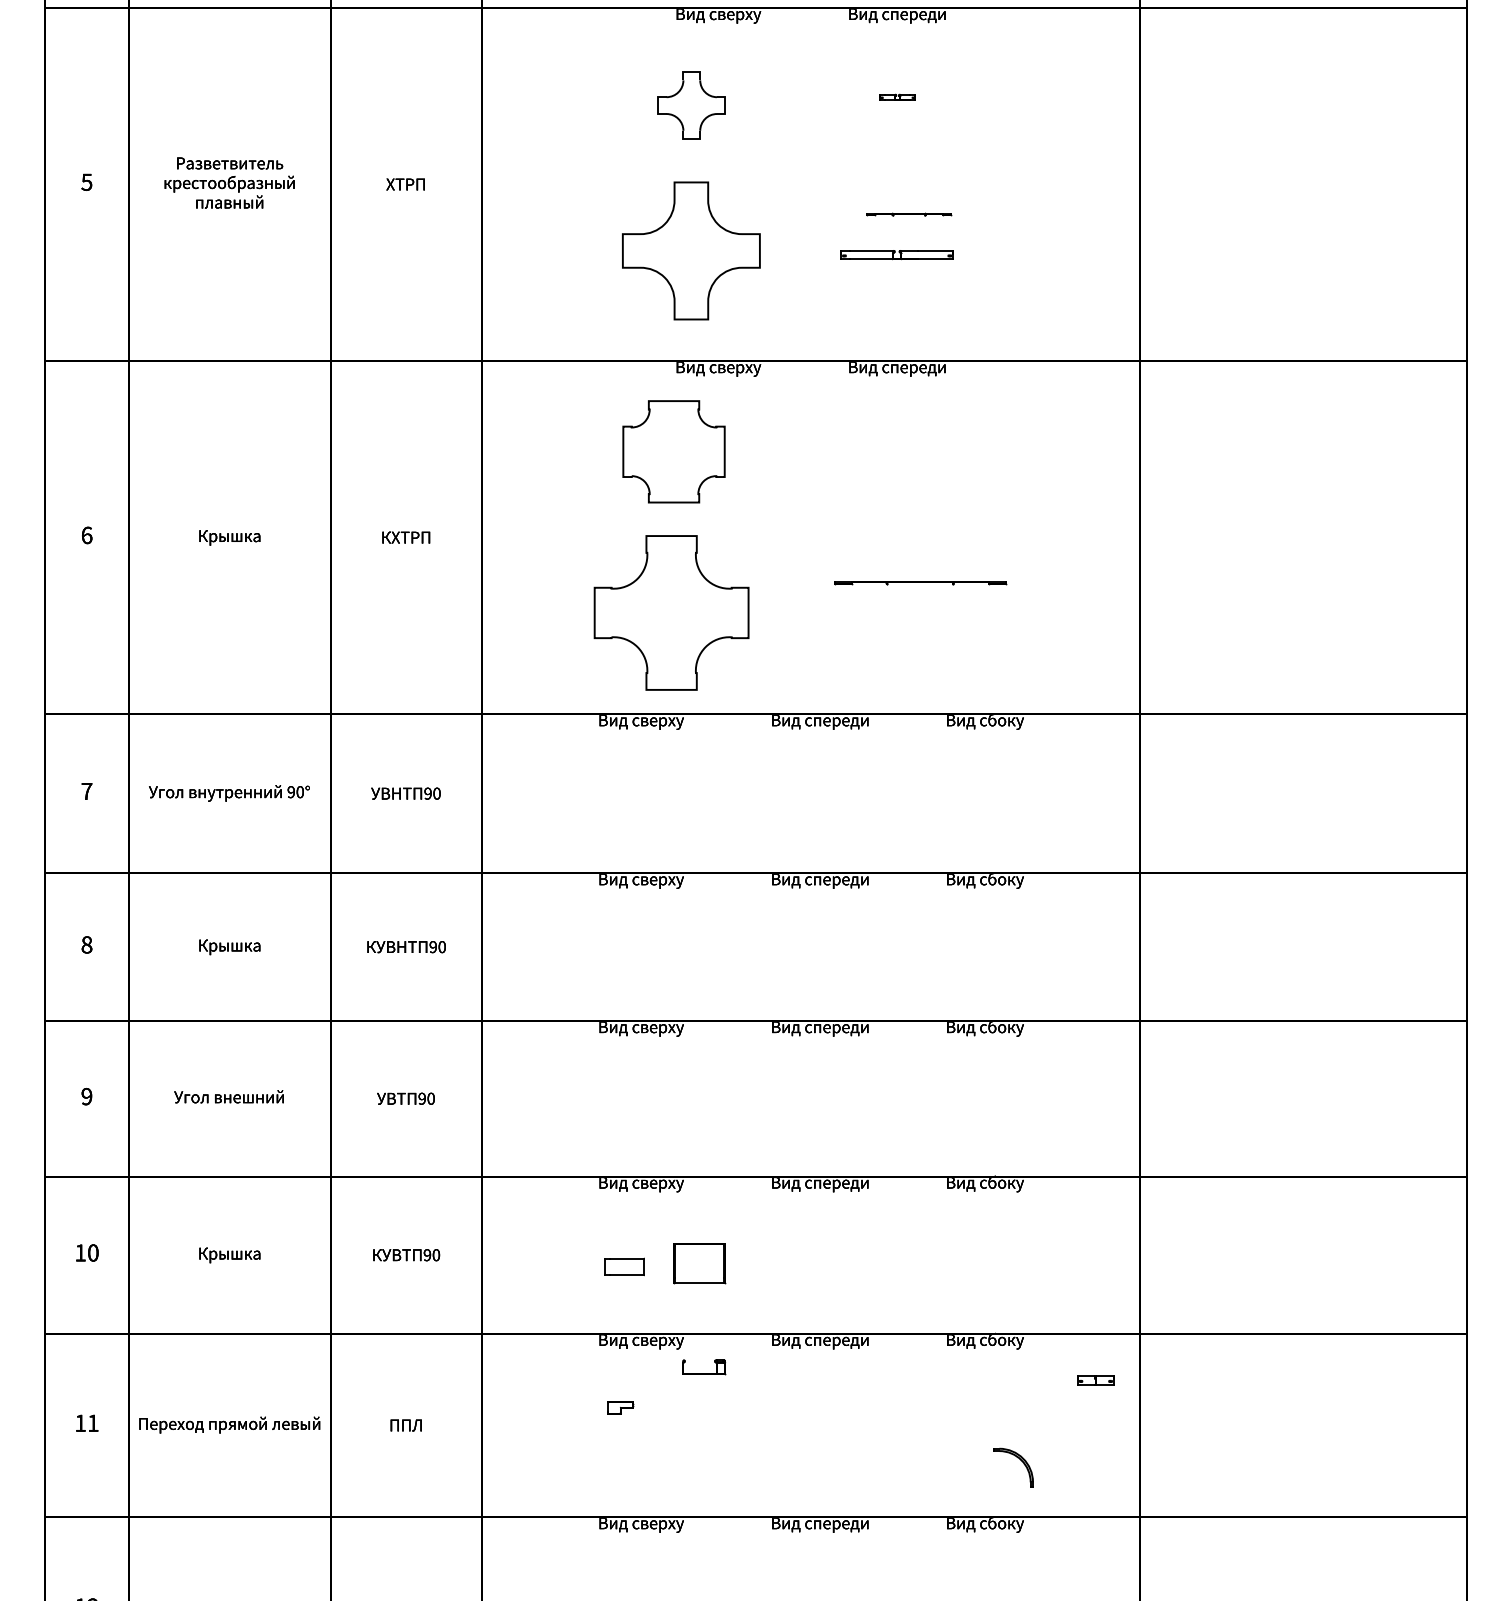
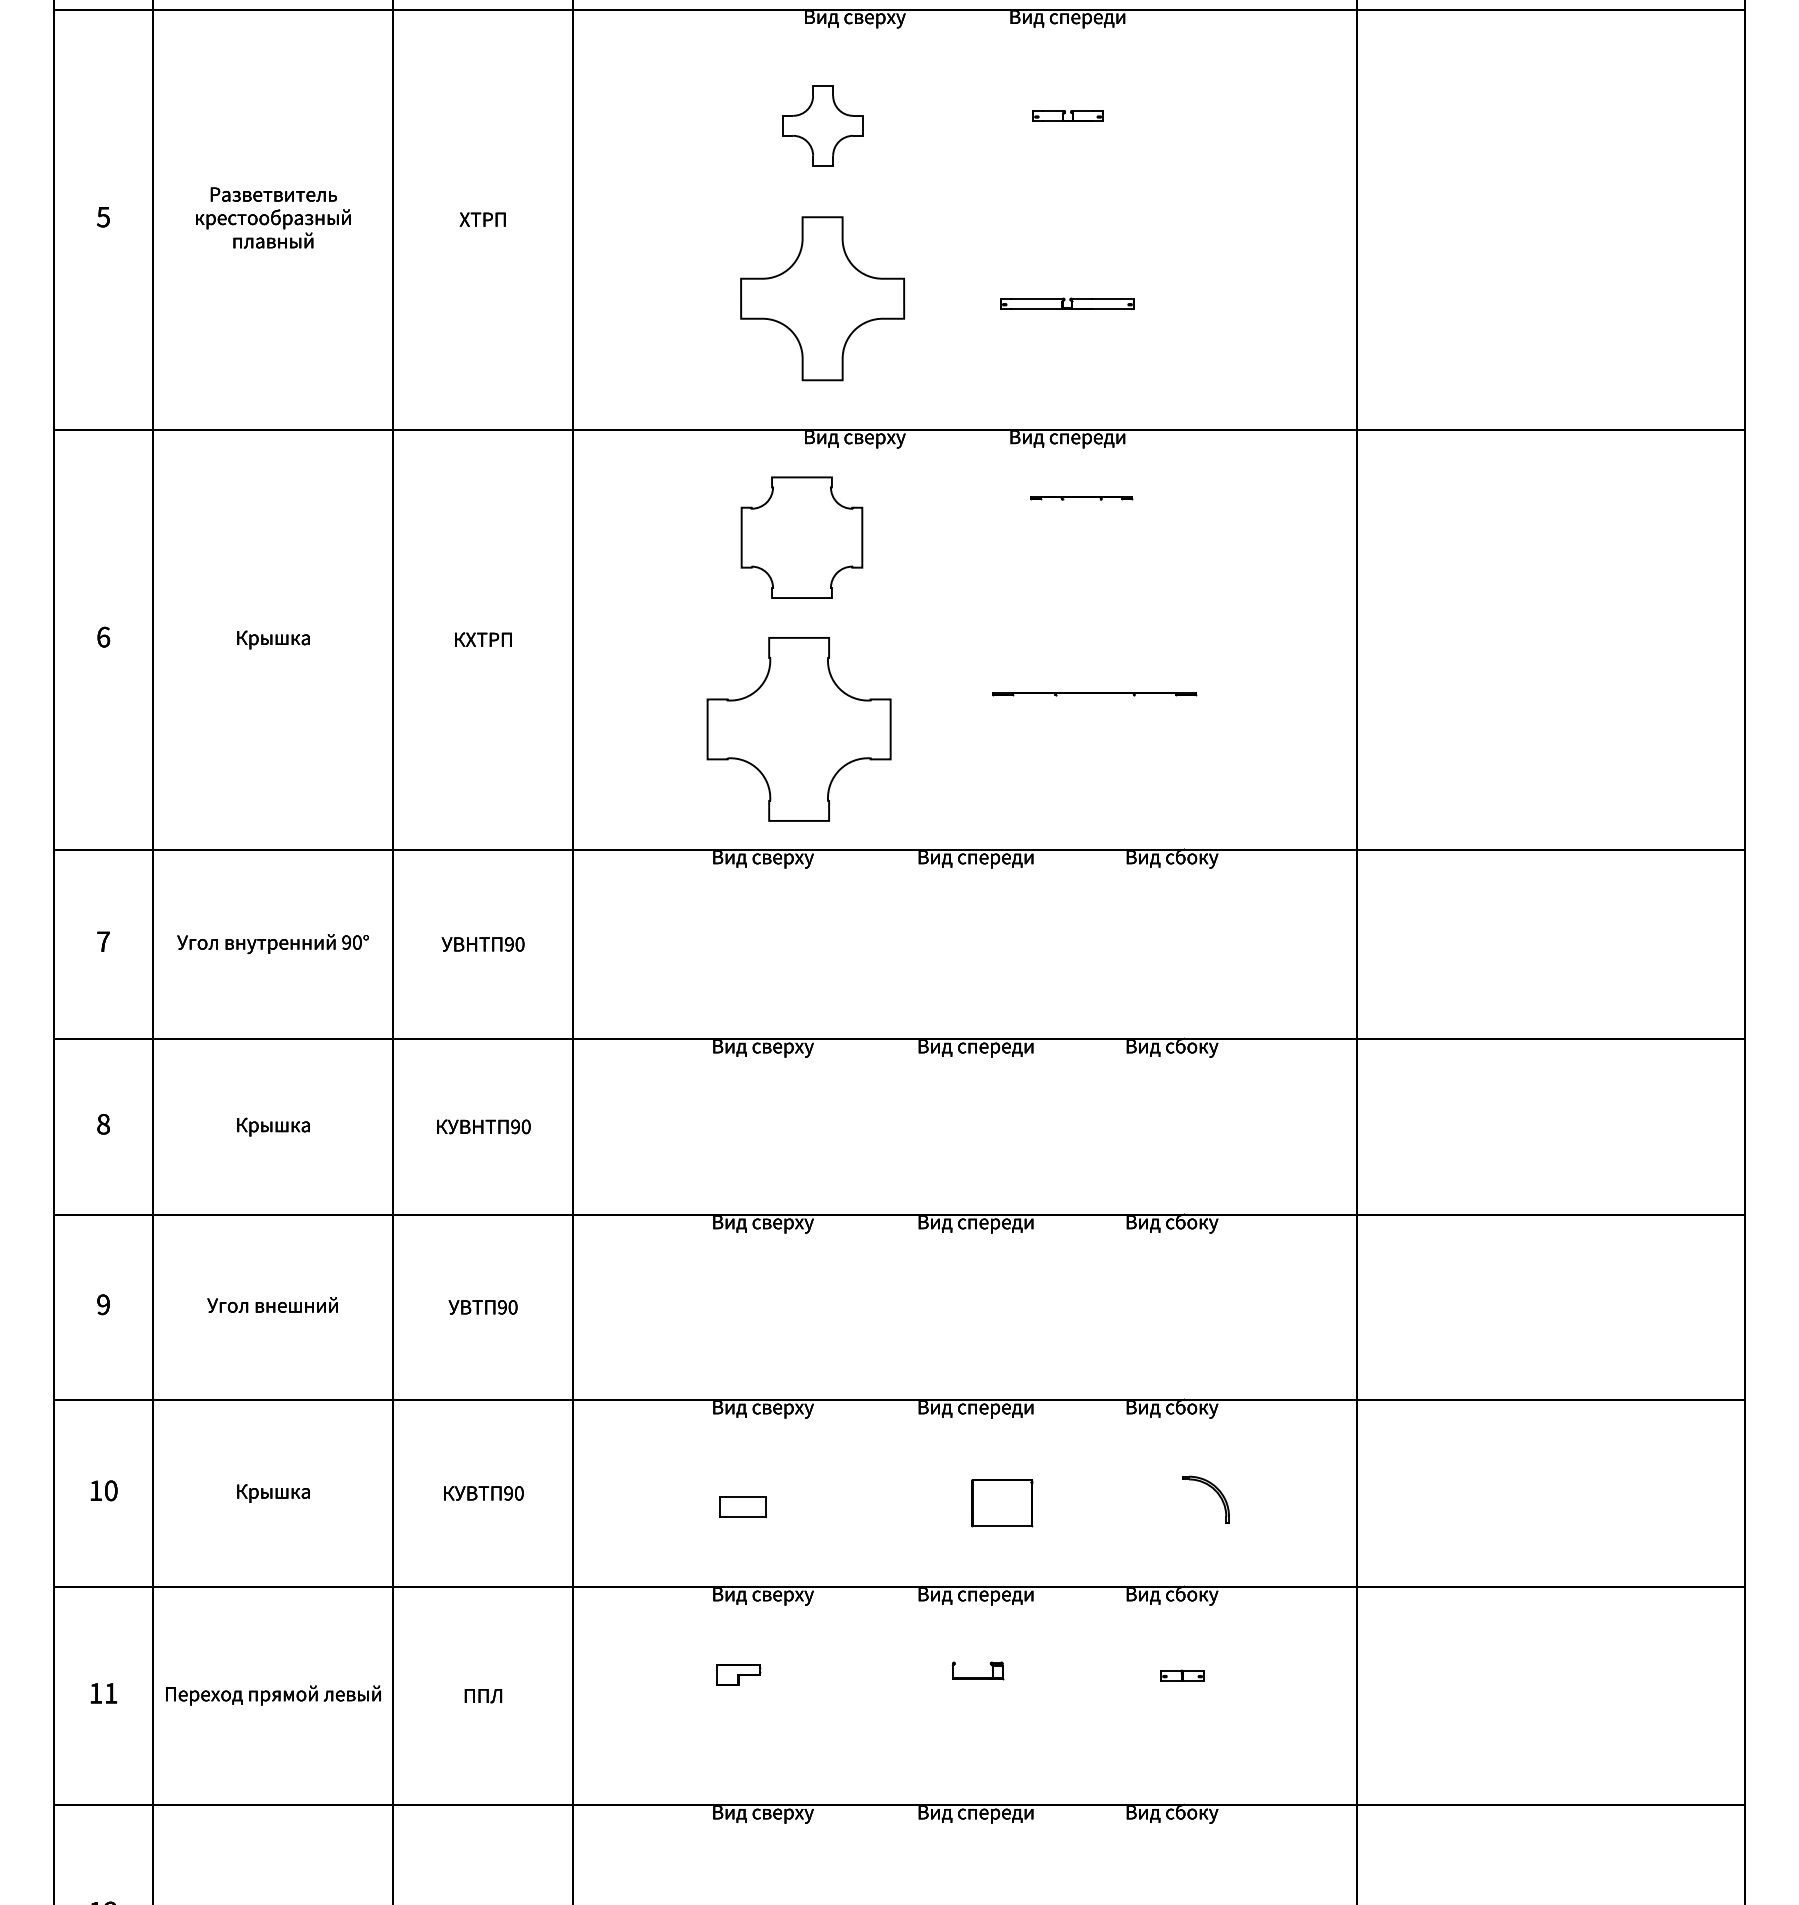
part: (897, 96) -> (1067, 115), size x1.67
part: (908, 214) -> (1081, 498), moved
part: (699, 1263) -> (1002, 1503), moved
part: (703, 1372) -> (977, 1677), moved
part: (1095, 1380) -> (1182, 1675), moved
part: (620, 1407) -> (738, 1674), size x1.43
part: (1018, 1458) -> (1211, 1488), moved

